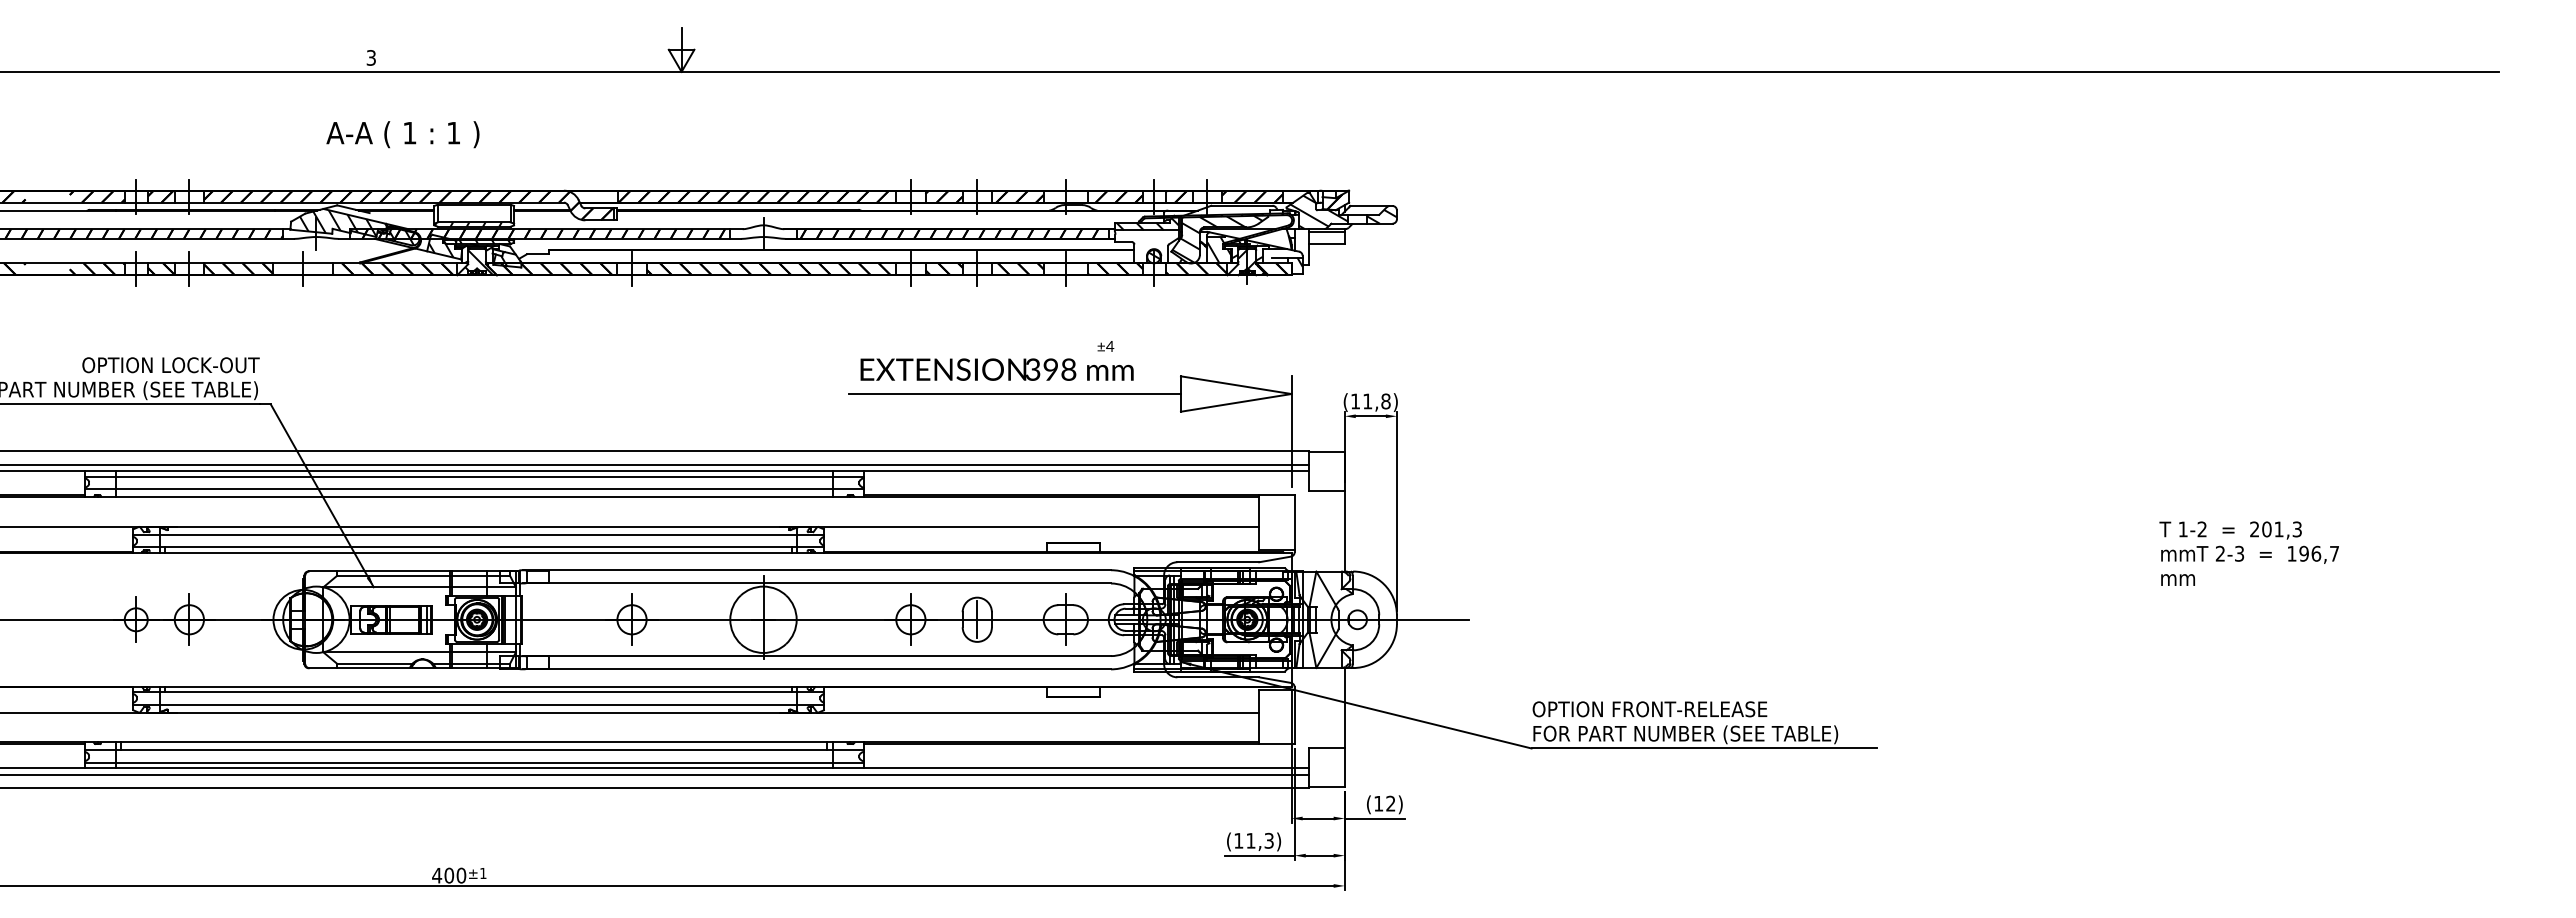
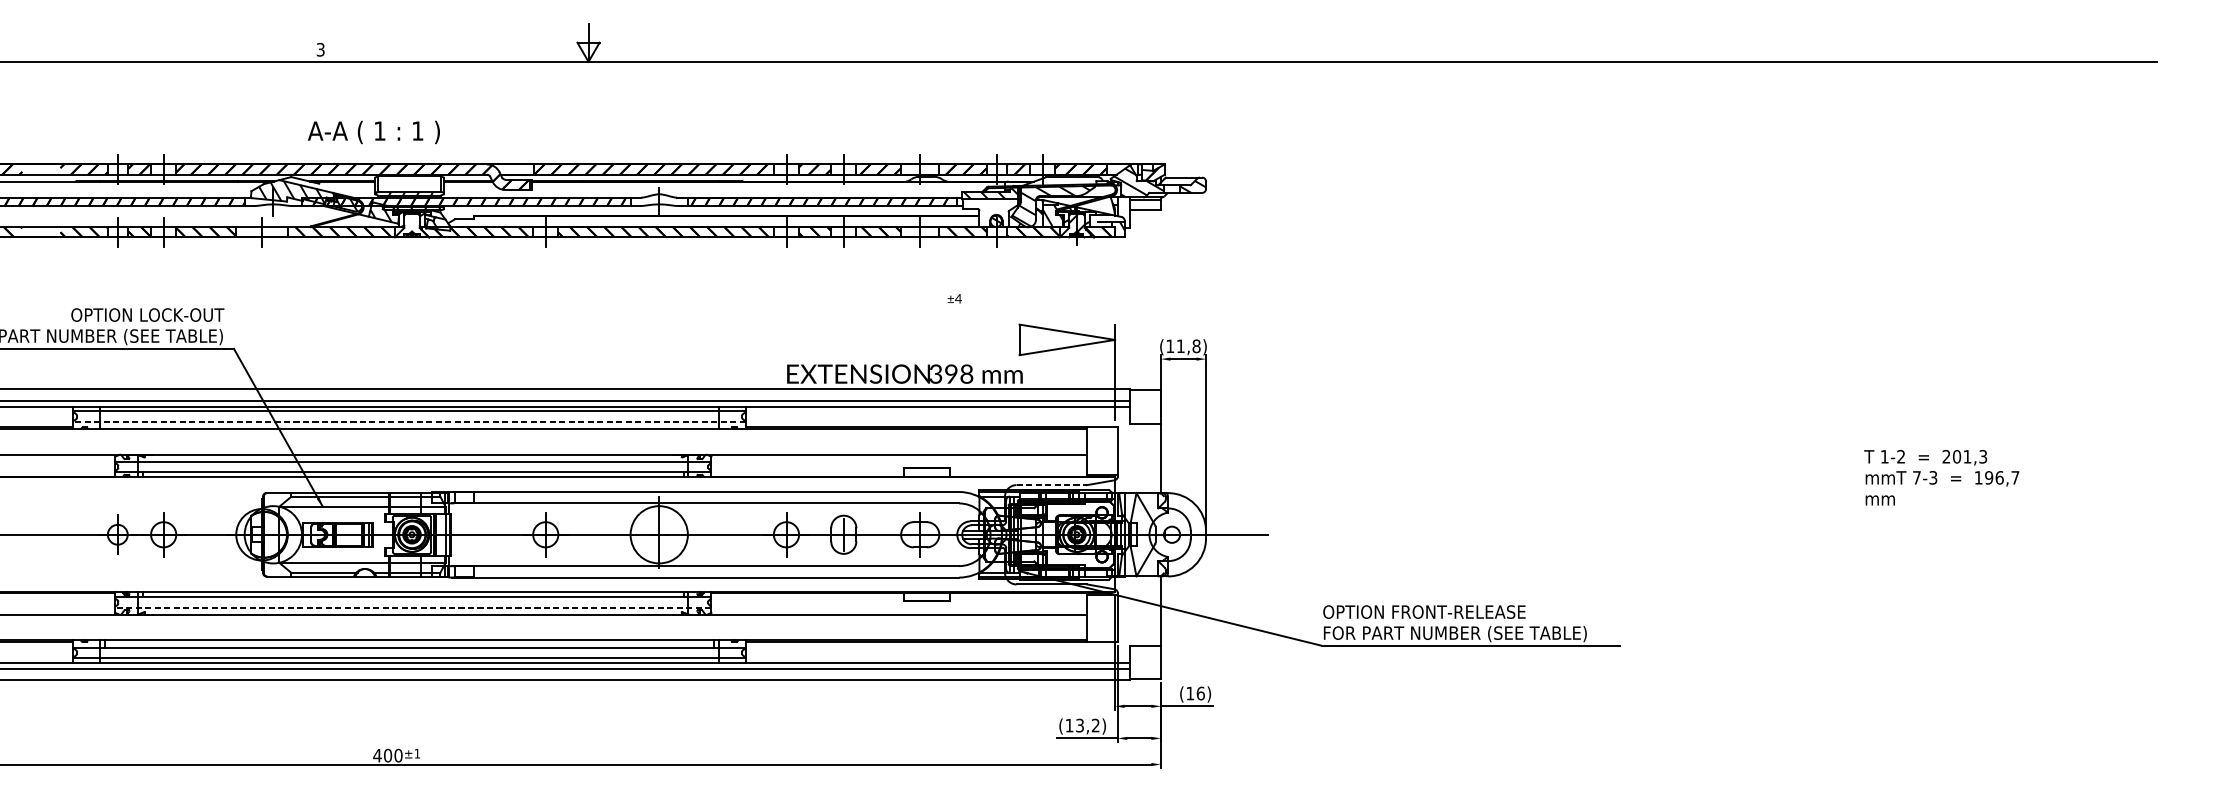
text: (402, 134) -> (373, 132), moved
hatch: (479, 262) -> (414, 226), removed
text: (996, 369) -> (904, 373), moved
line: (1014, 394) -> (875, 340), removed
line: (474, 489) -> (409, 422), solid -> dashed
text: (2219, 553) -> (1916, 477), 2-3 -> 7-3
line: (1218, 562) -> (1052, 485), solid -> dashed
line: (478, 704) -> (413, 607), solid -> dashed
text: (1390, 803) -> (1200, 693), (12) -> (16)
text: (1259, 840) -> (1087, 725), (11,3) -> (13,2)

